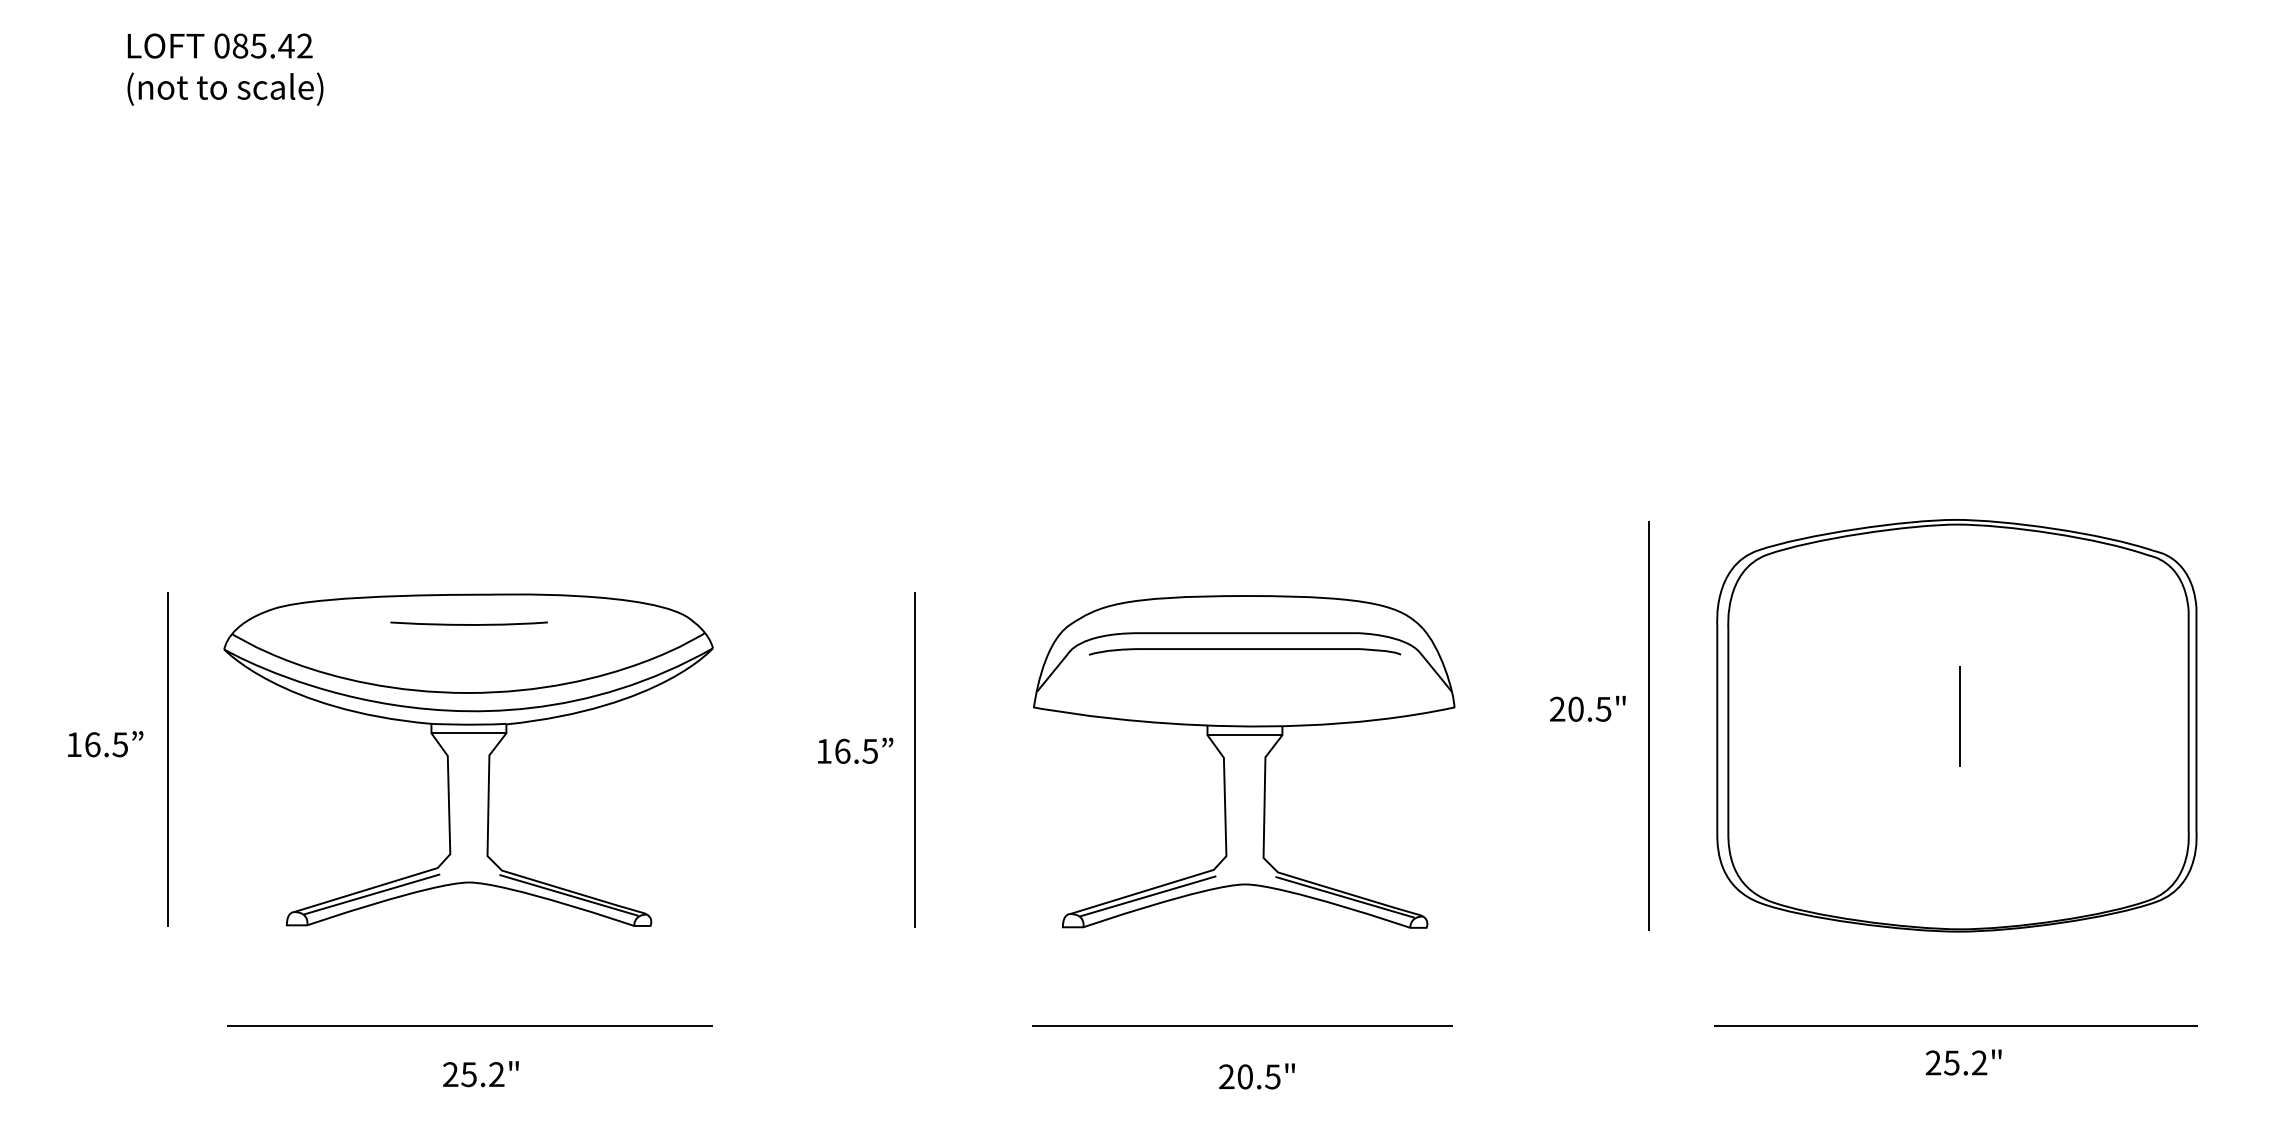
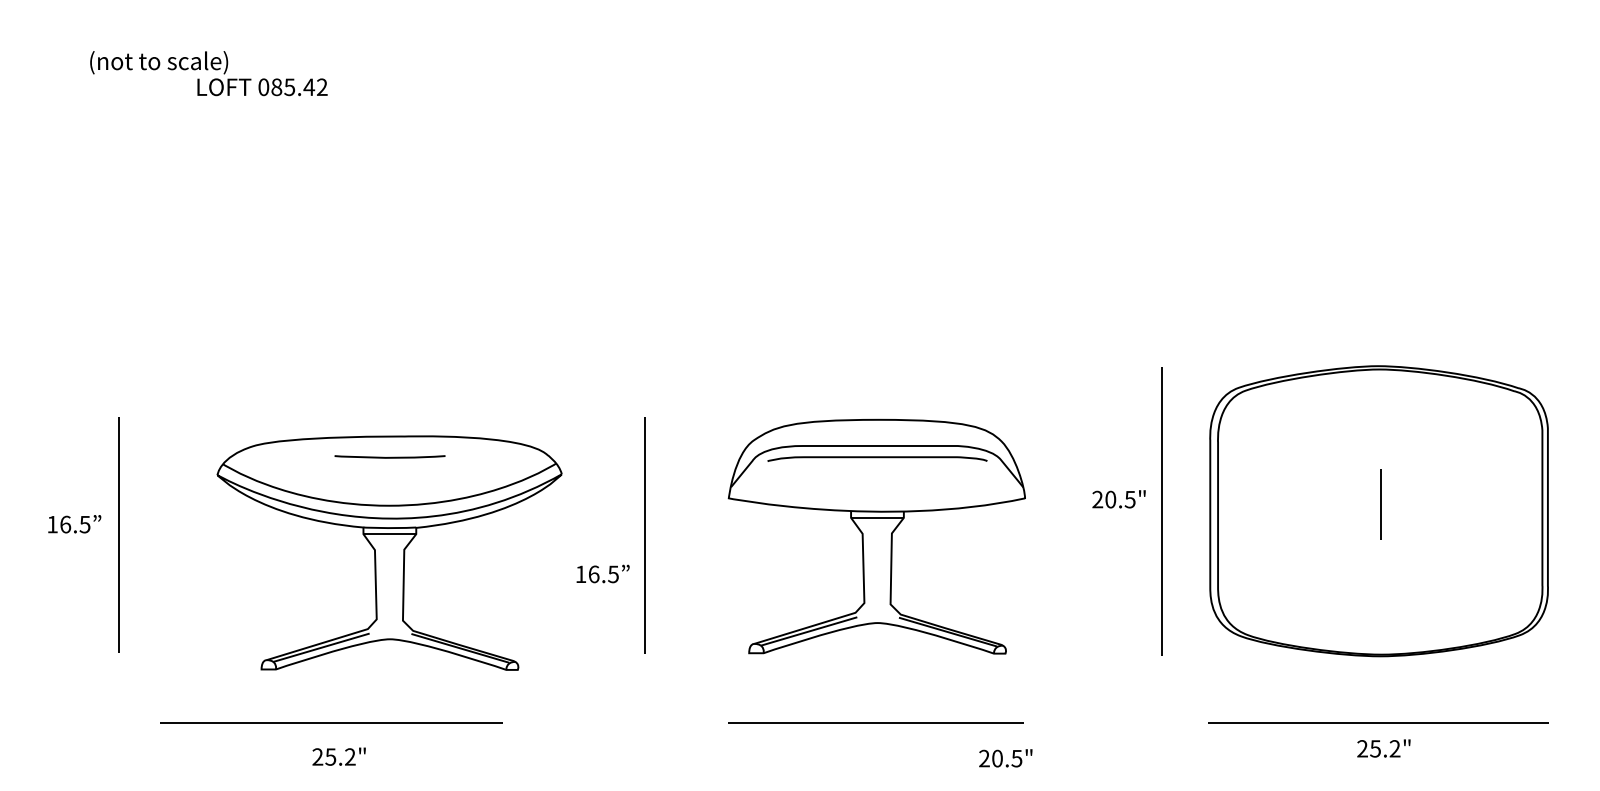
text: (219, 45) -> (262, 86), moved
text: (855, 750) -> (603, 573), moved
part: (468, 759) -> (389, 552), moved
text: (1256, 1076) -> (1005, 758), moved

